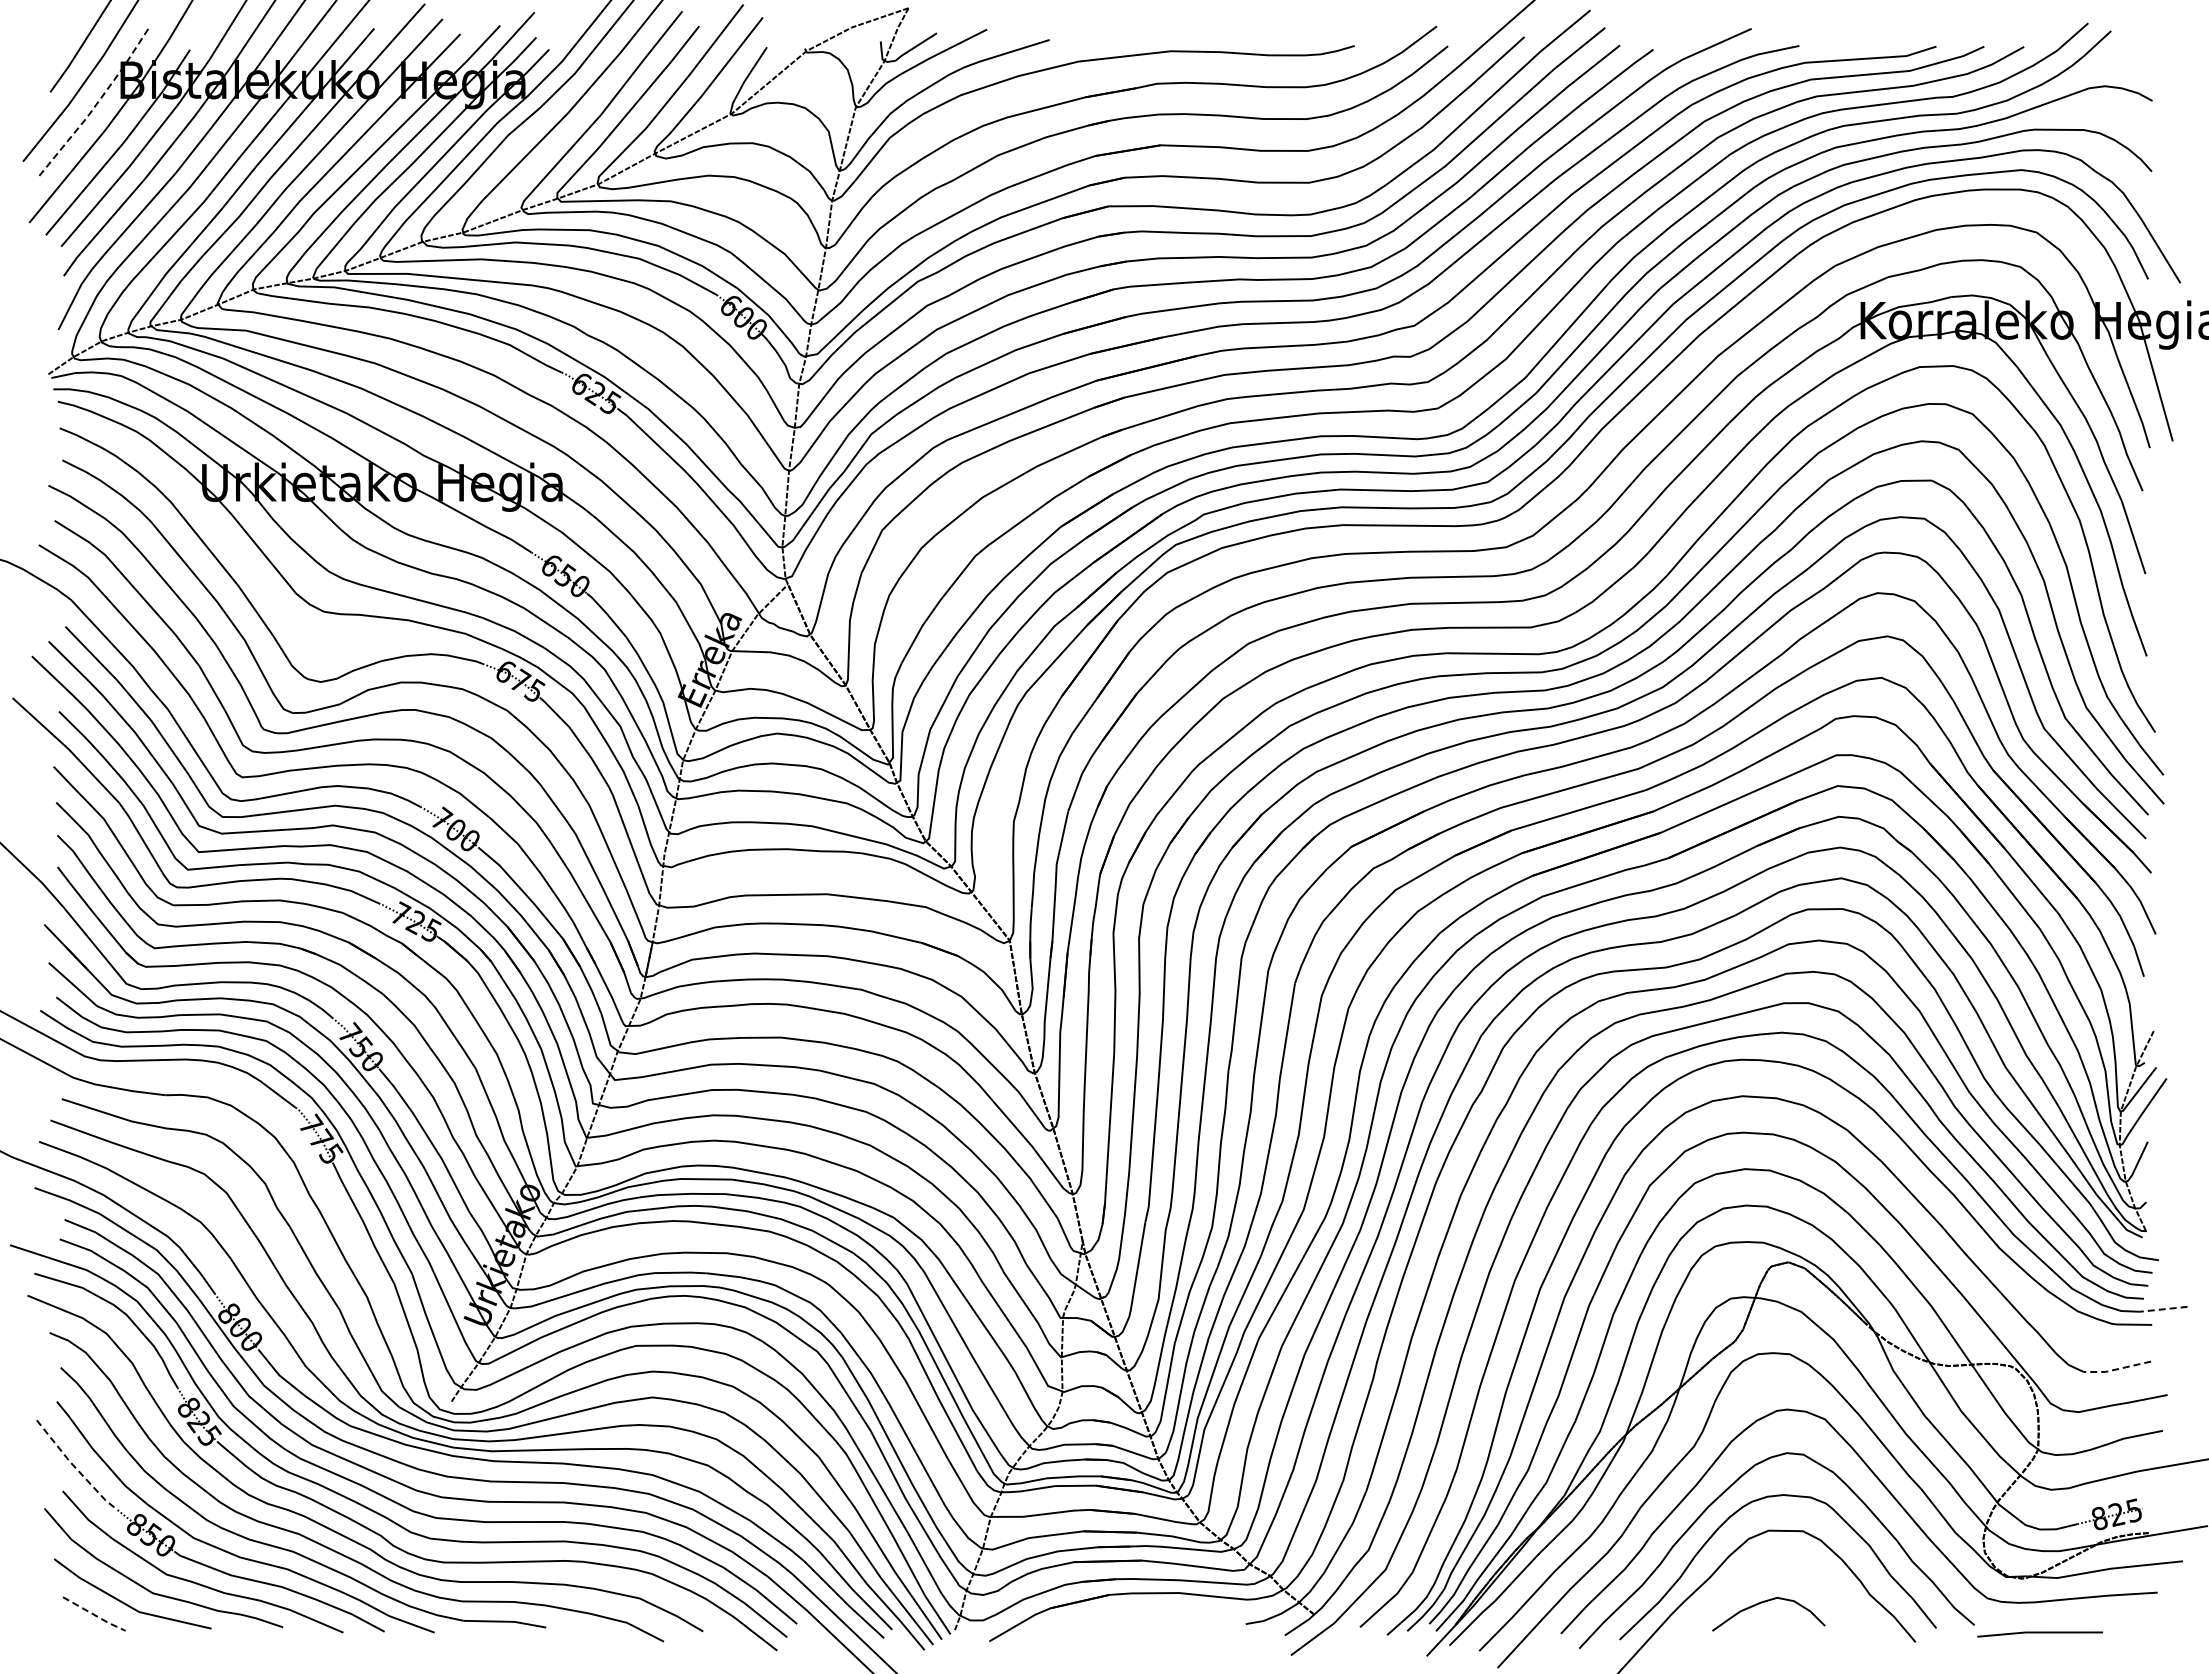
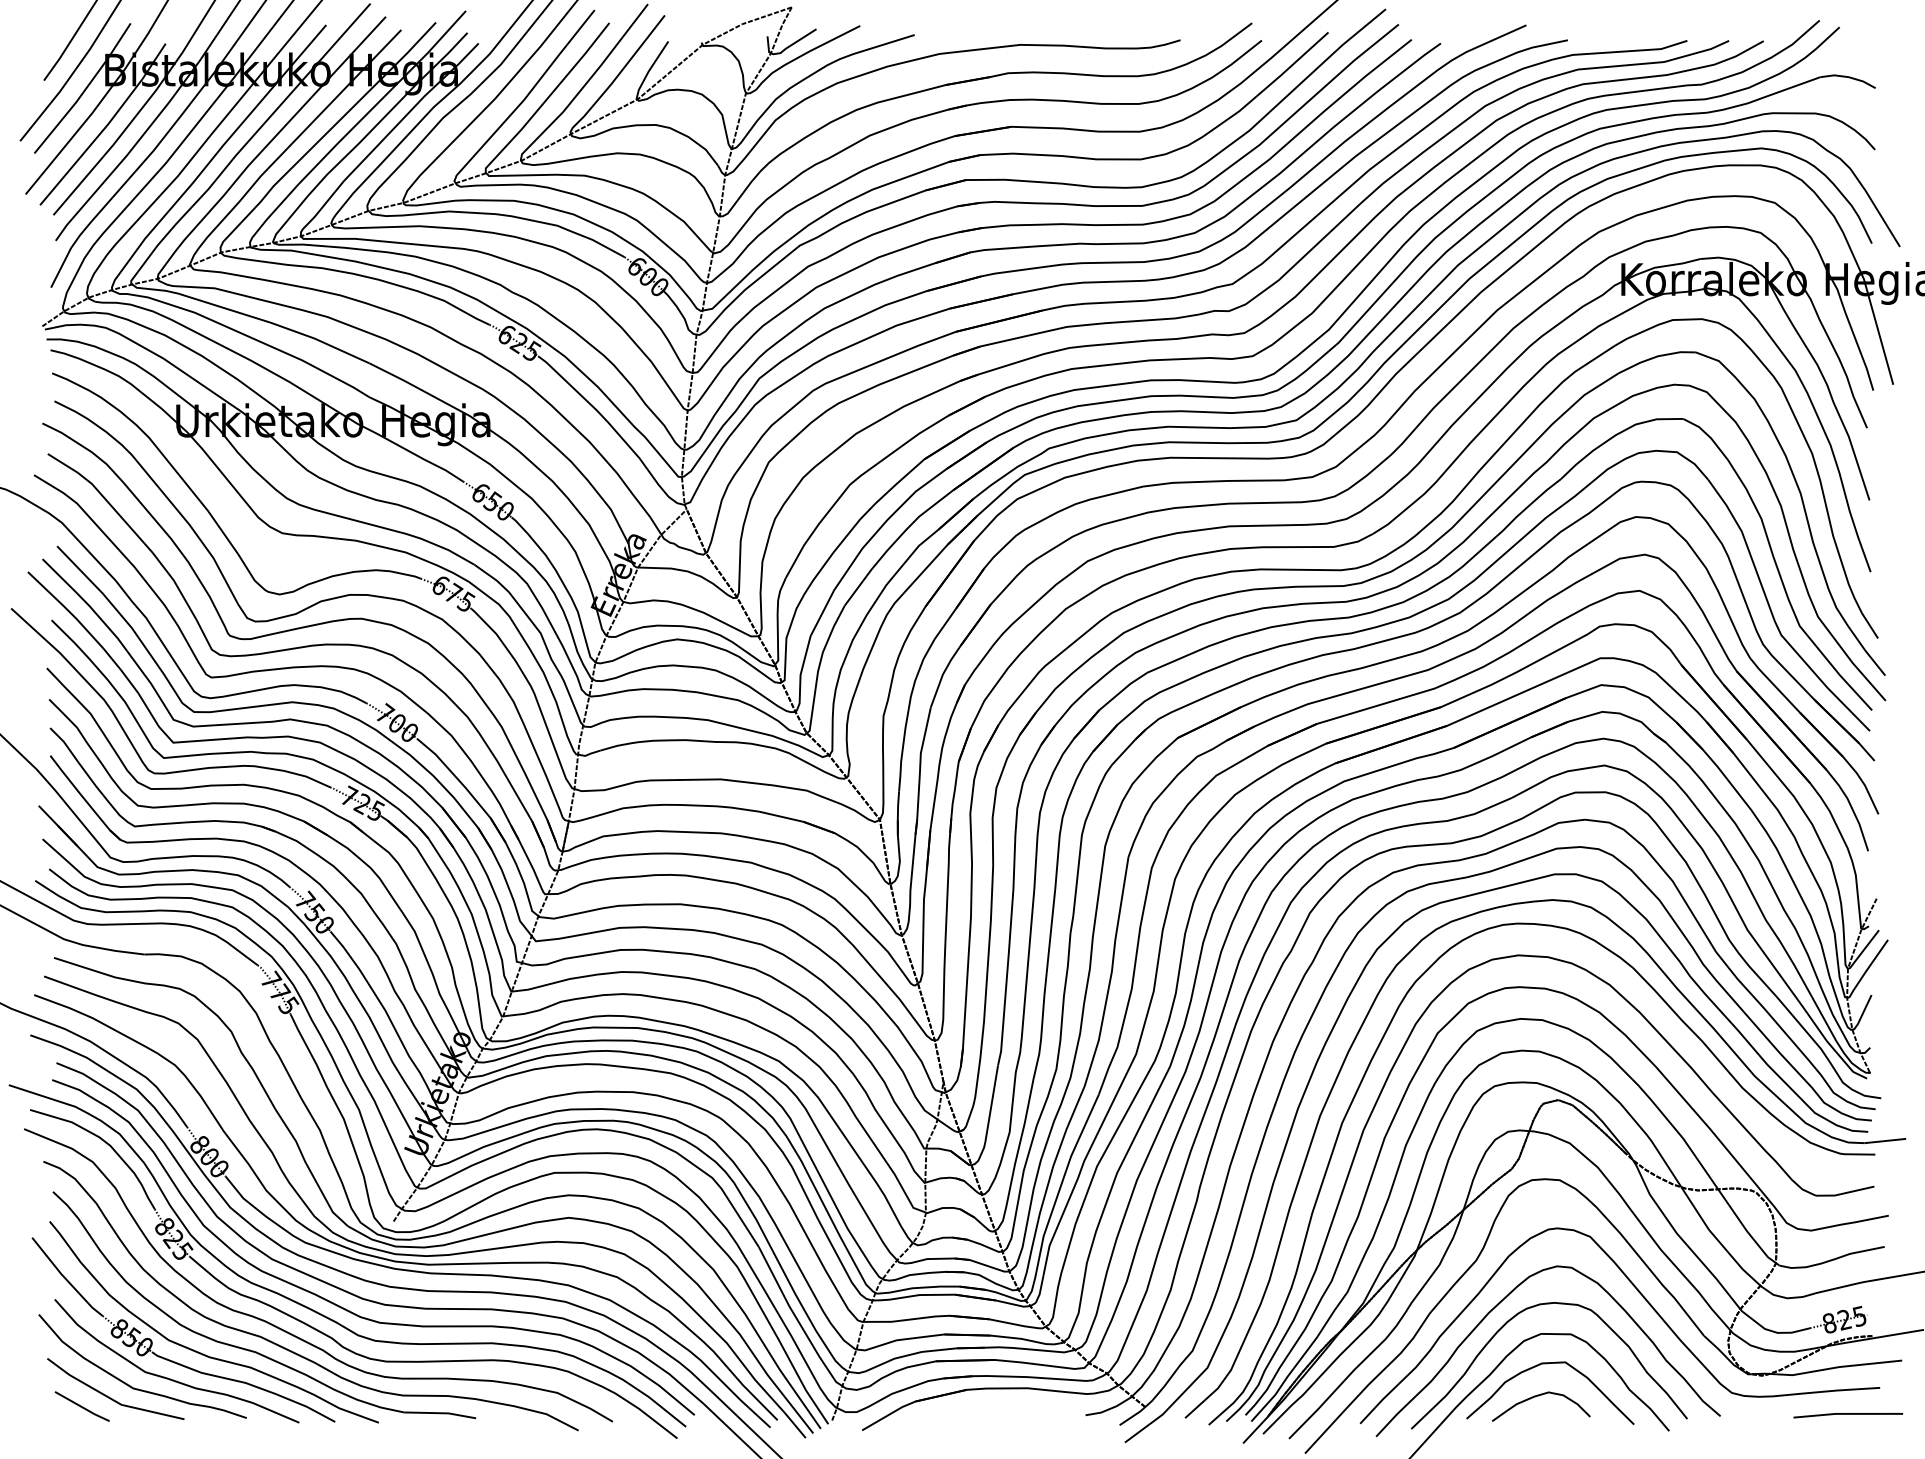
line: (97, 102) -> (85, 89), dashed -> solid
line: (2163, 1309) -> (1885, 1141), dashed -> solid
line: (2117, 1369) -> (1845, 1193), dashed -> solid
line: (75, 1467) -> (65, 1278), dashed -> solid
curve: (1778, 1565) -> (1549, 1364), added
line: (94, 1615) -> (82, 1407), dashed -> solid
line: (2039, 1633) -> (1847, 1414), moved

